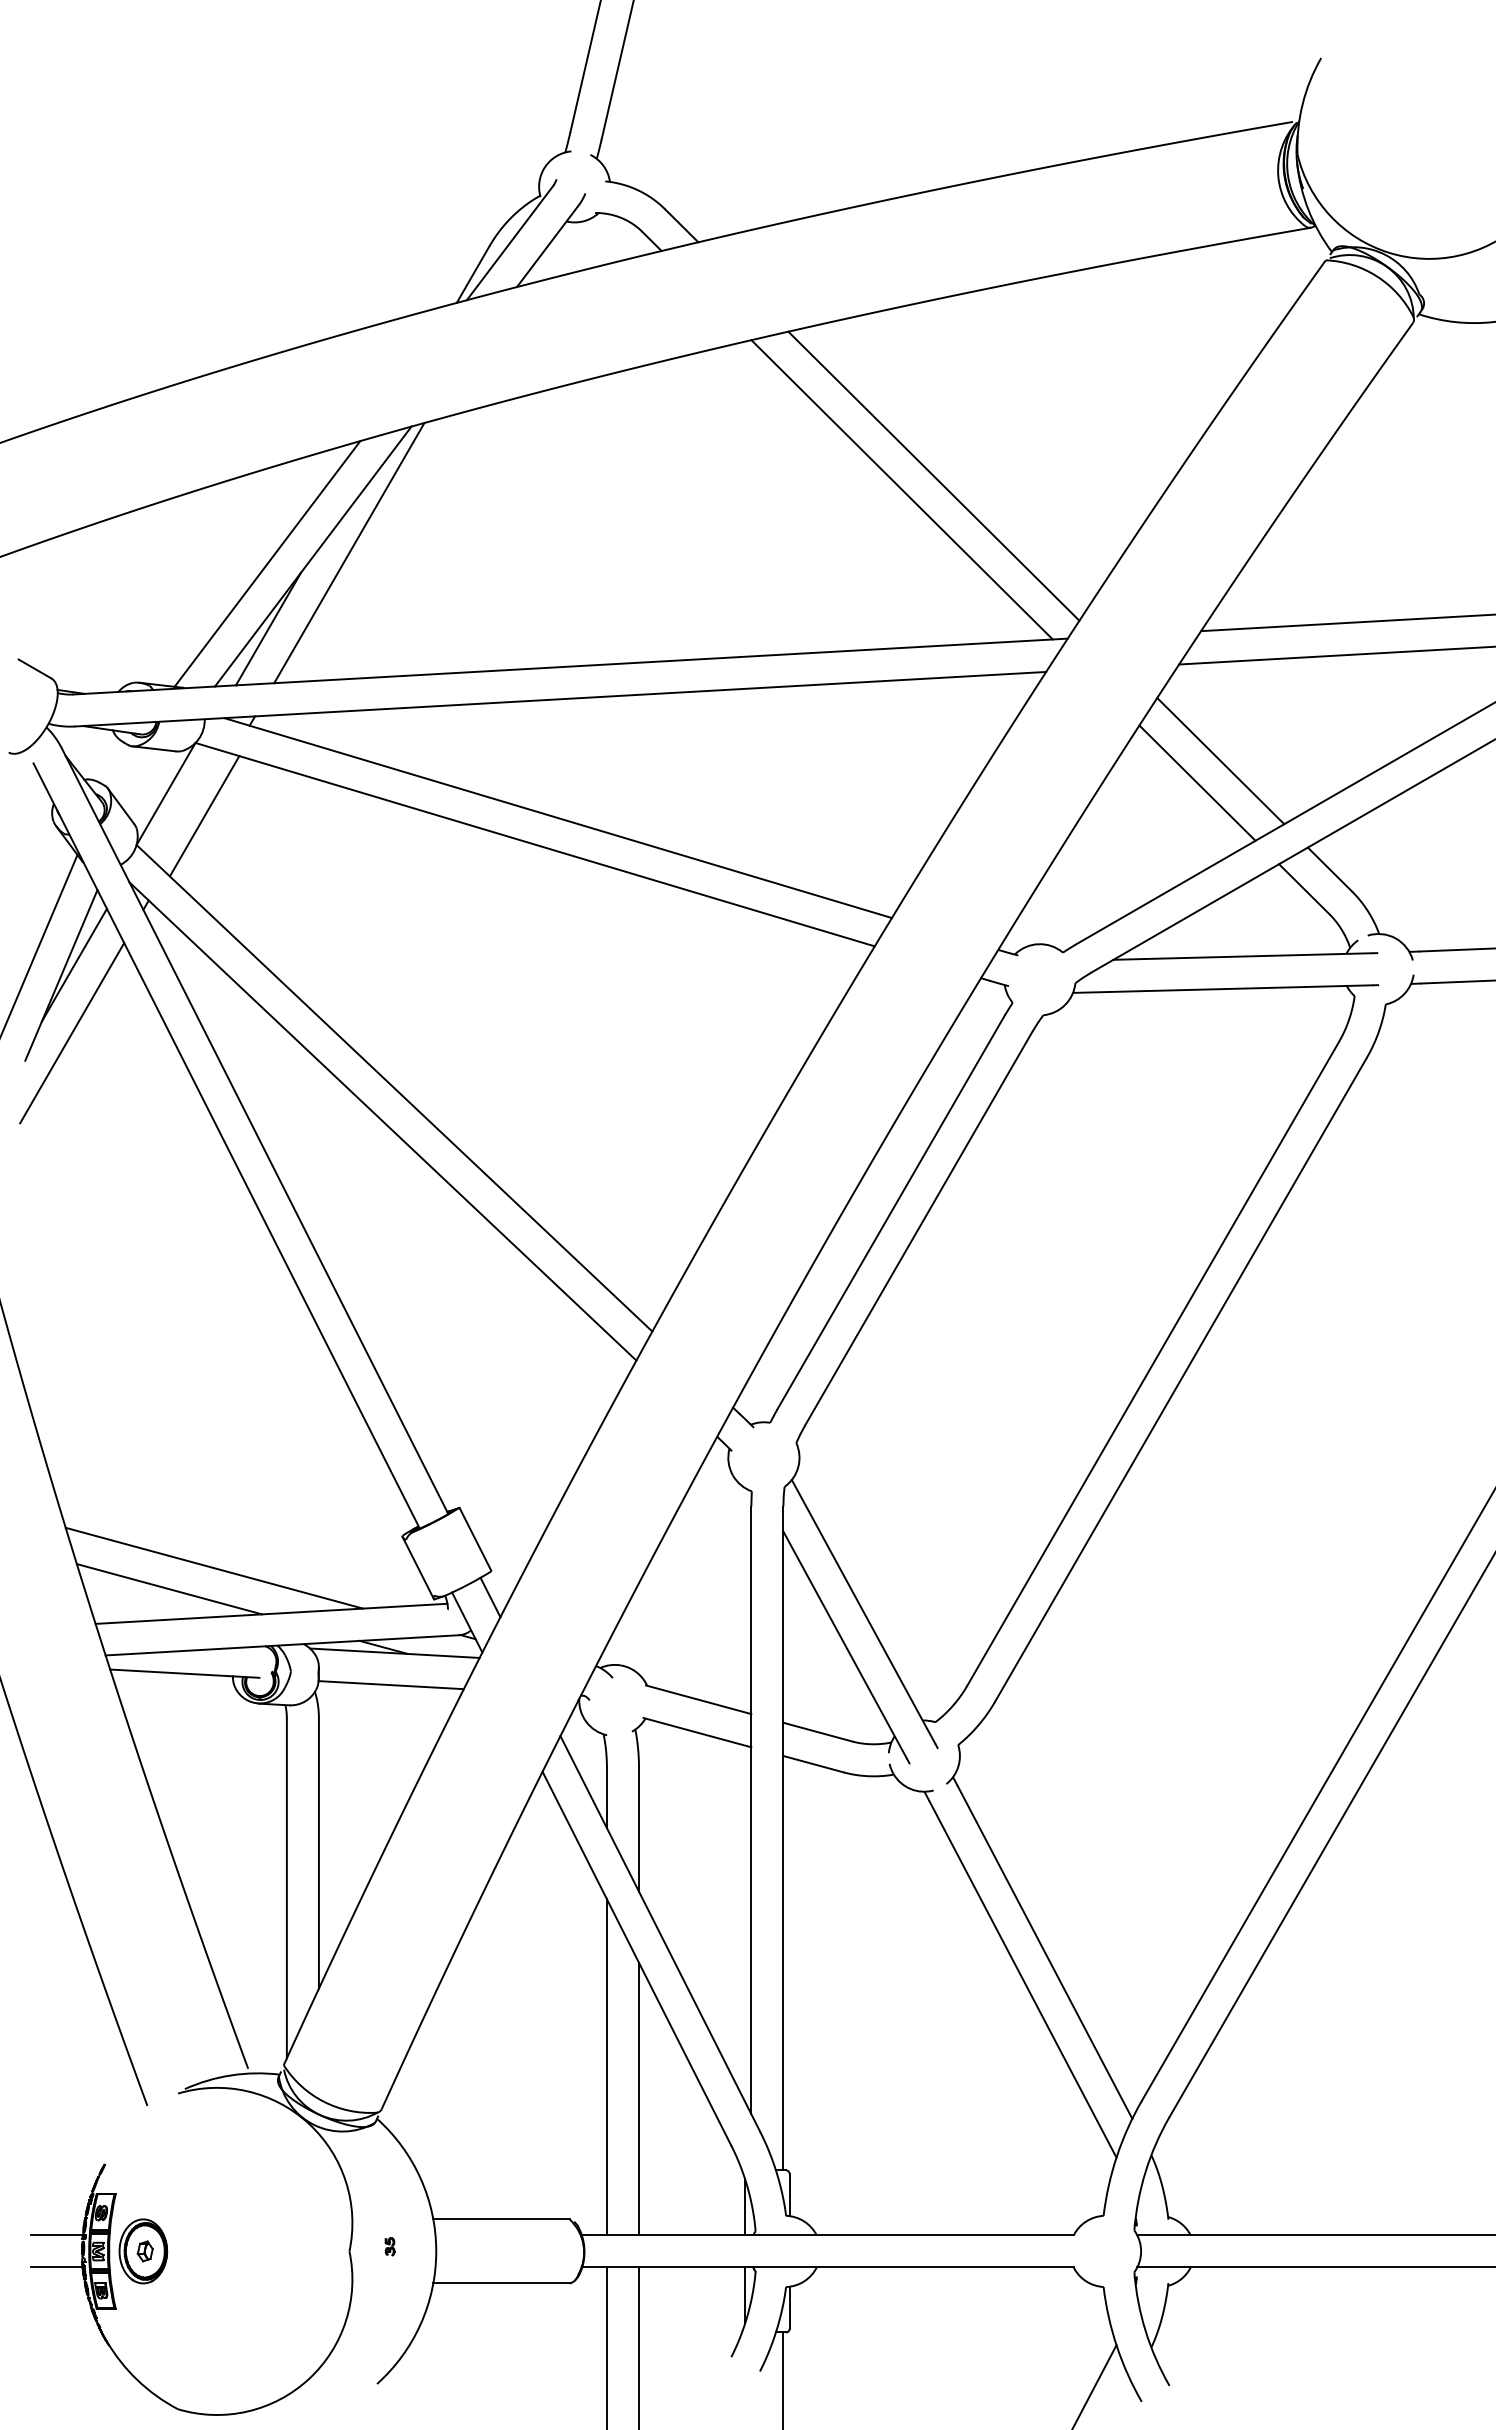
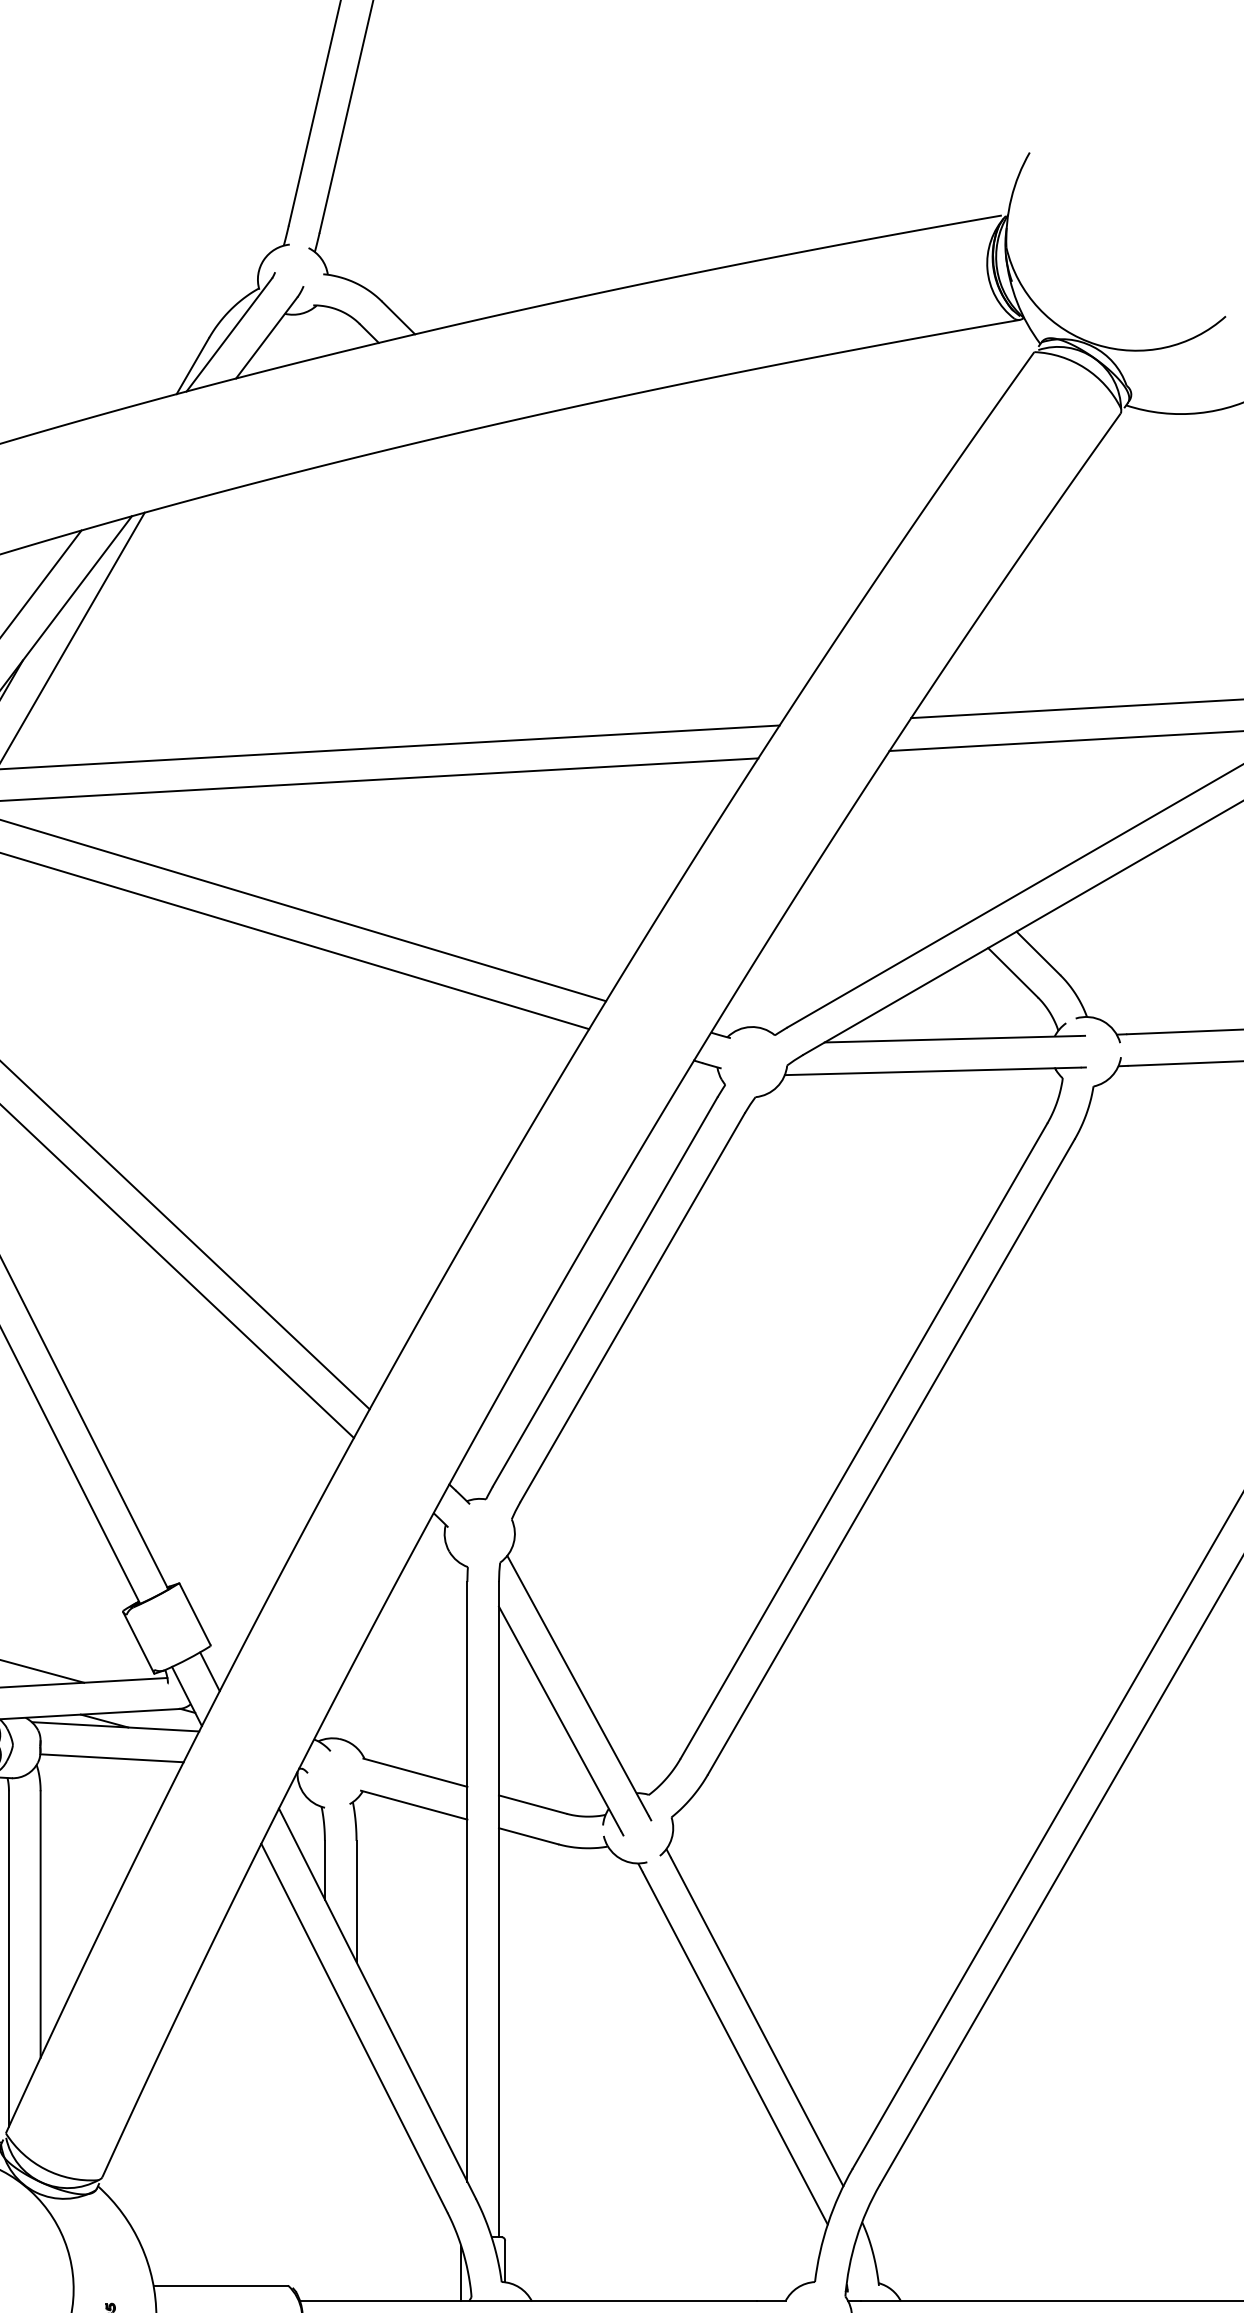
line: (933, 475) -> (647, 564), removed
line: (901, 489) -> (615, 578), removed
line: (1220, 761) -> (930, 846), removed
line: (1197, 782) -> (907, 867), removed
line: (606, 2067) -> (324, 2135), removed
line: (639, 2098) -> (356, 2166), removed

